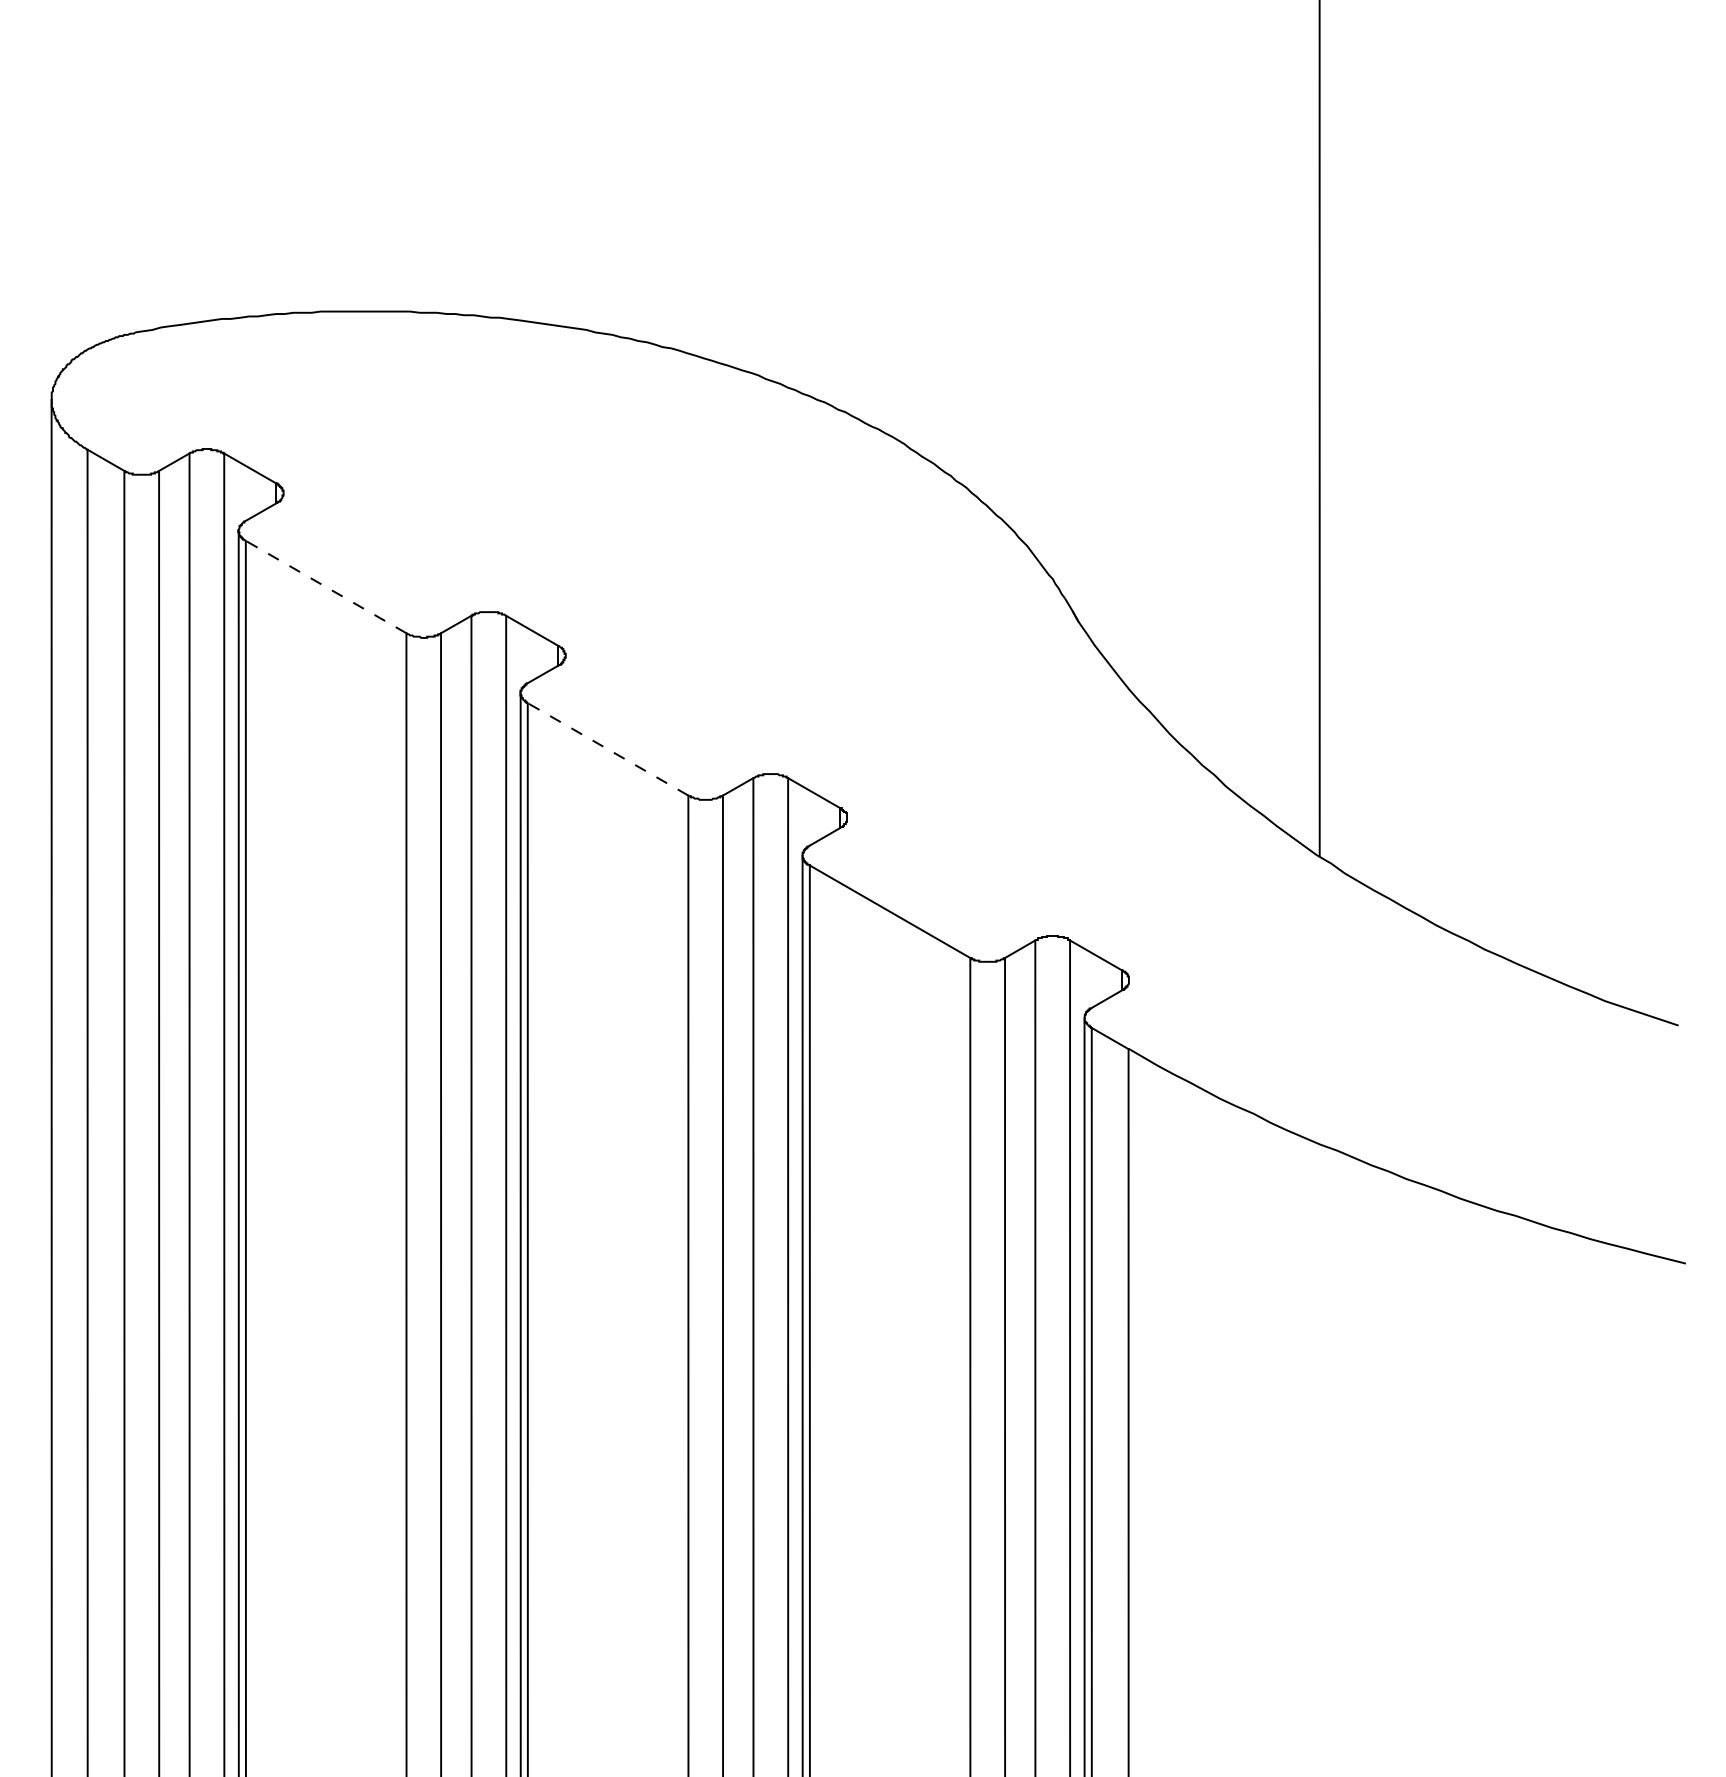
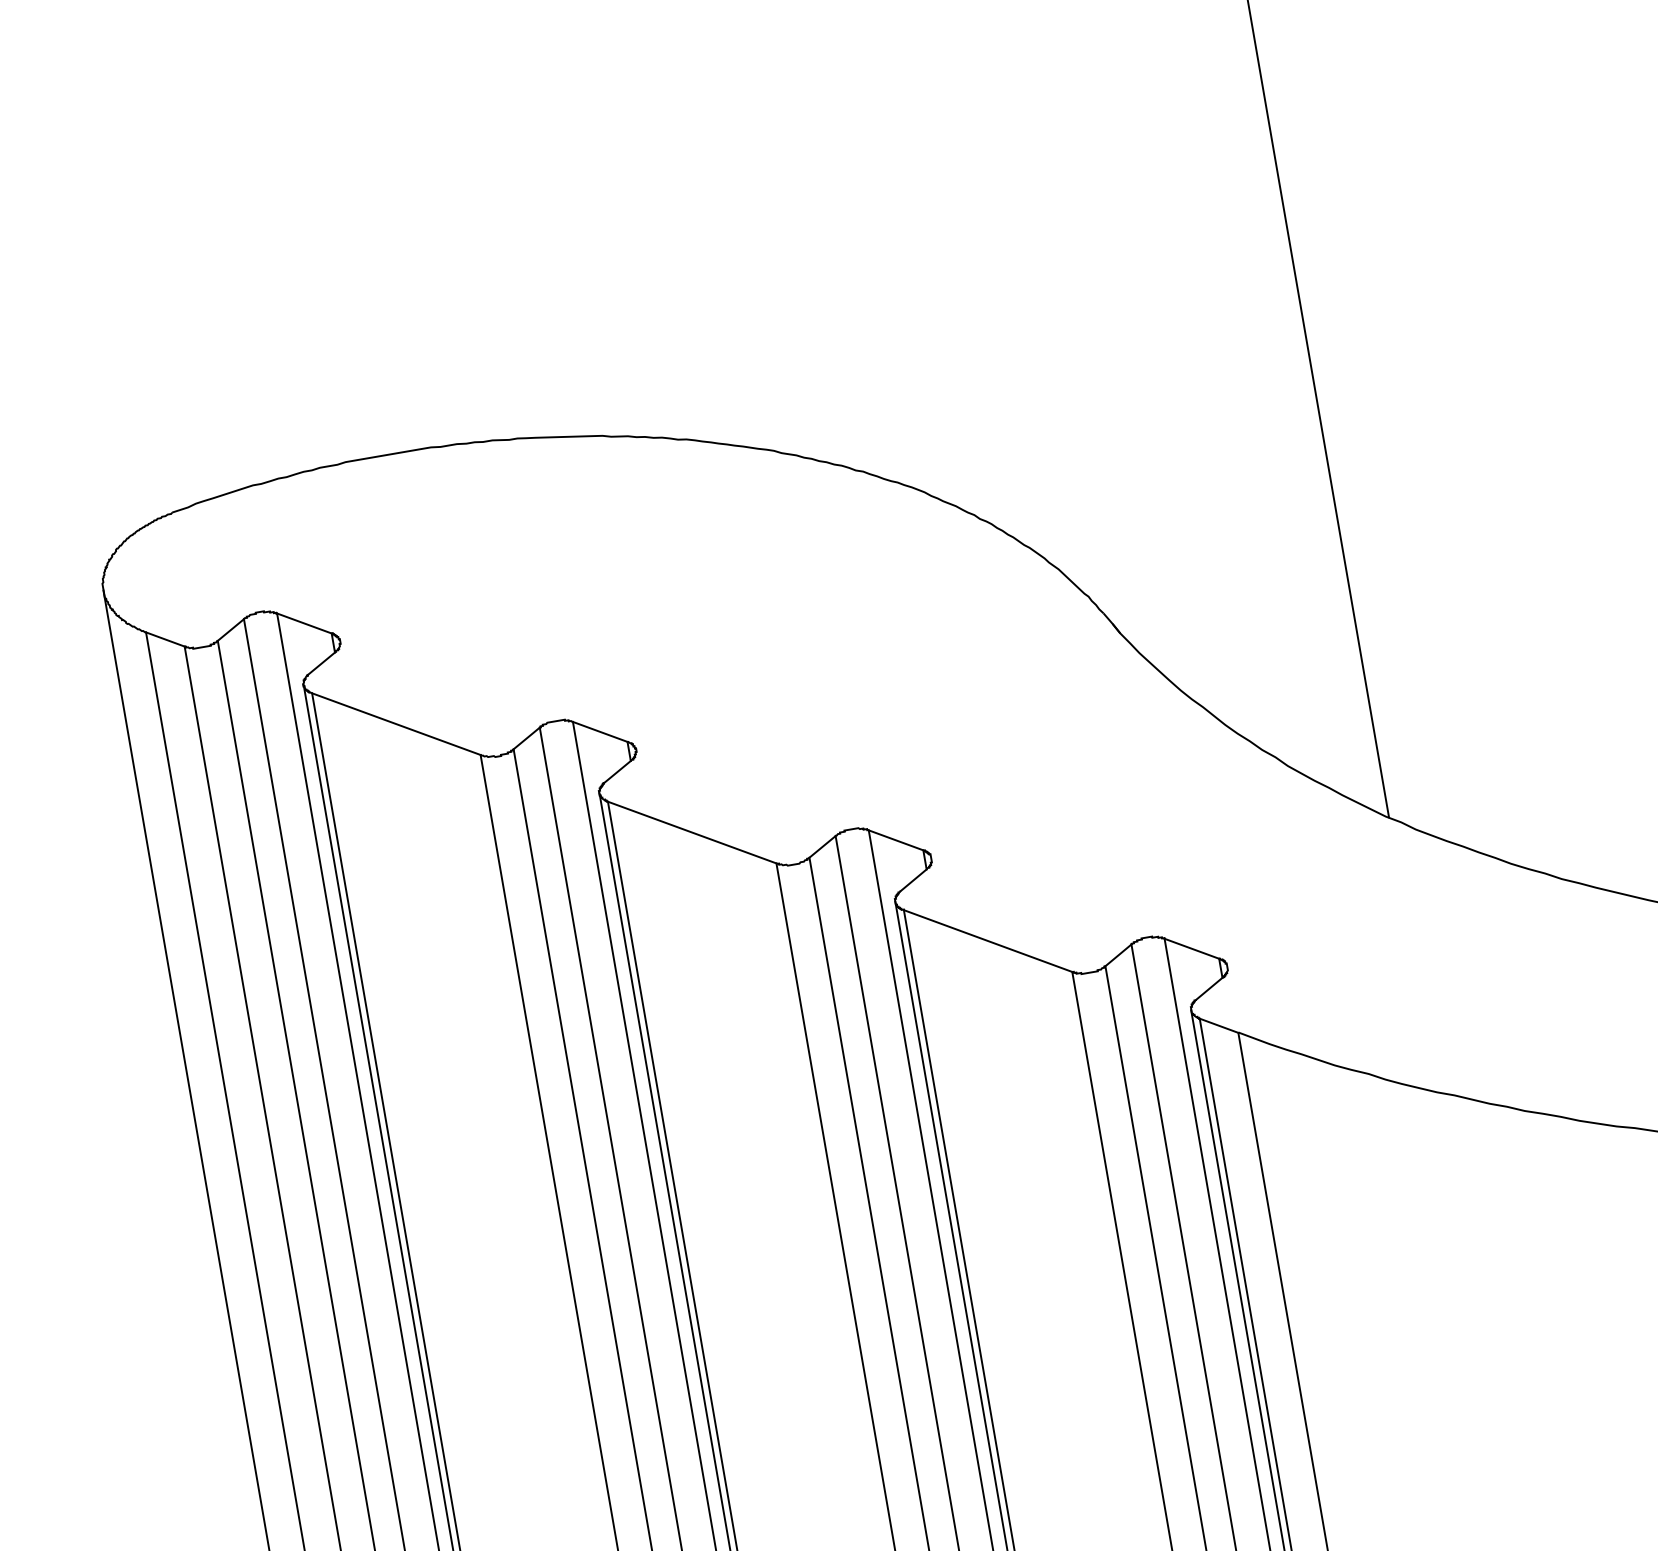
line: (326, 587) -> (396, 724), dashed -> solid
line: (608, 749) -> (692, 832), dashed -> solid

